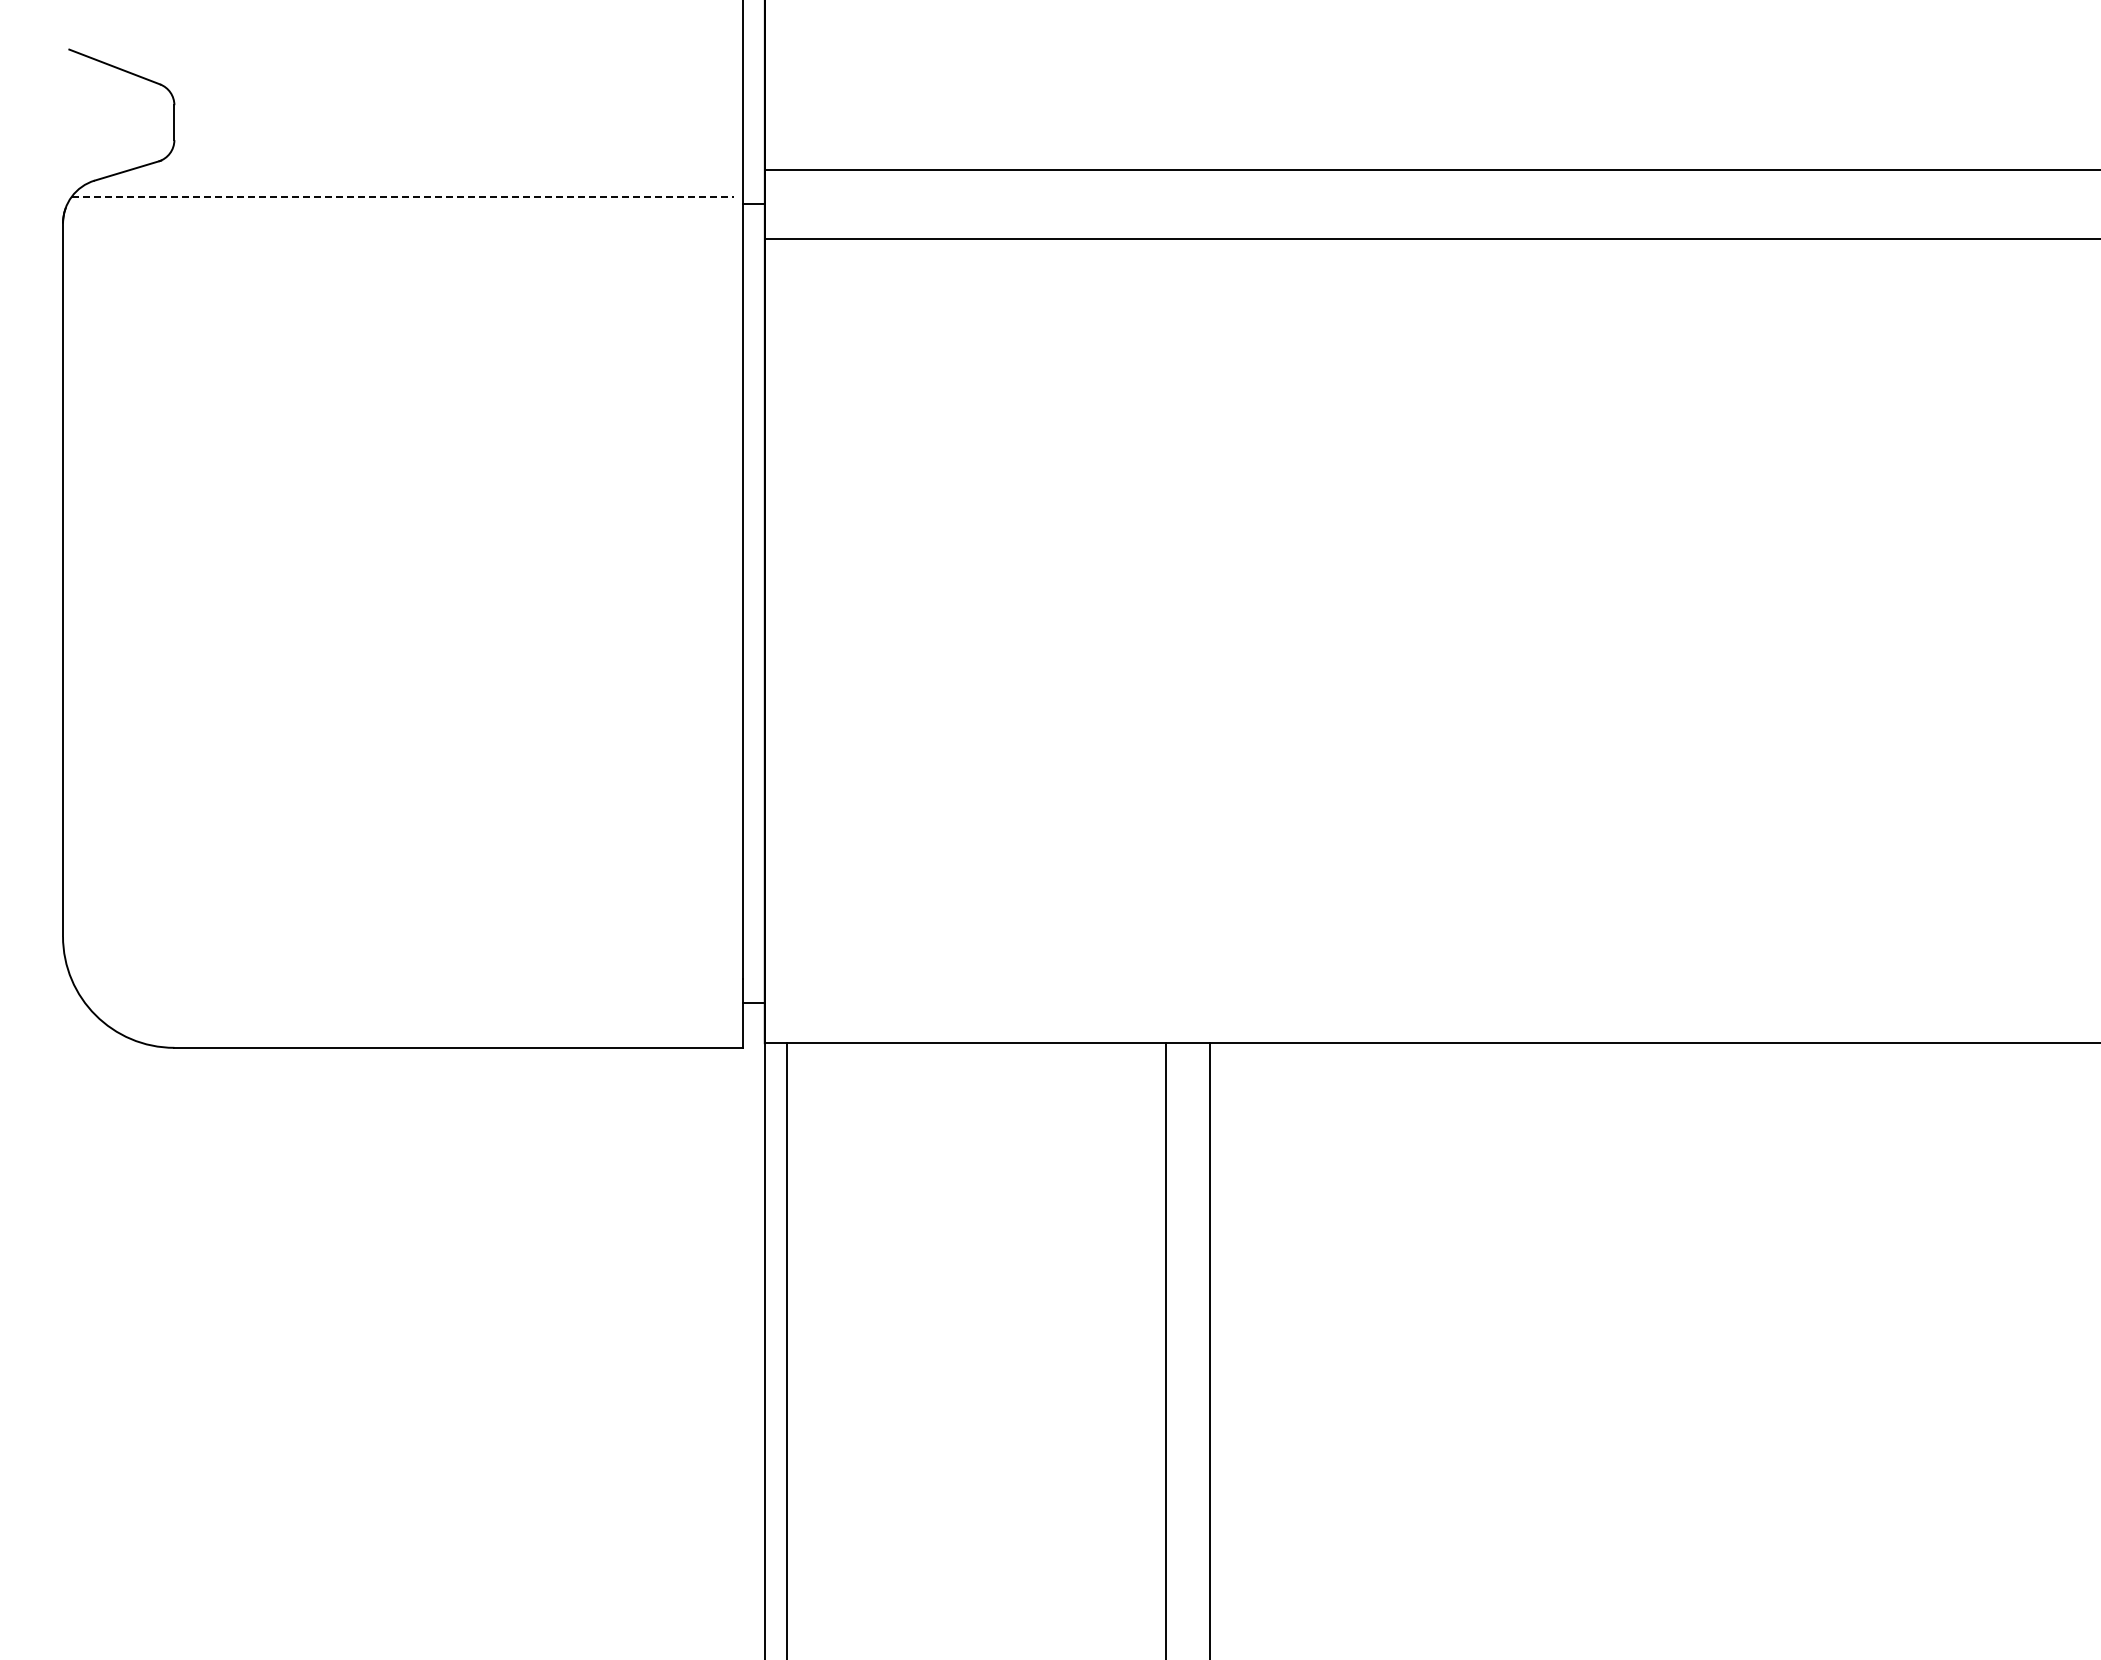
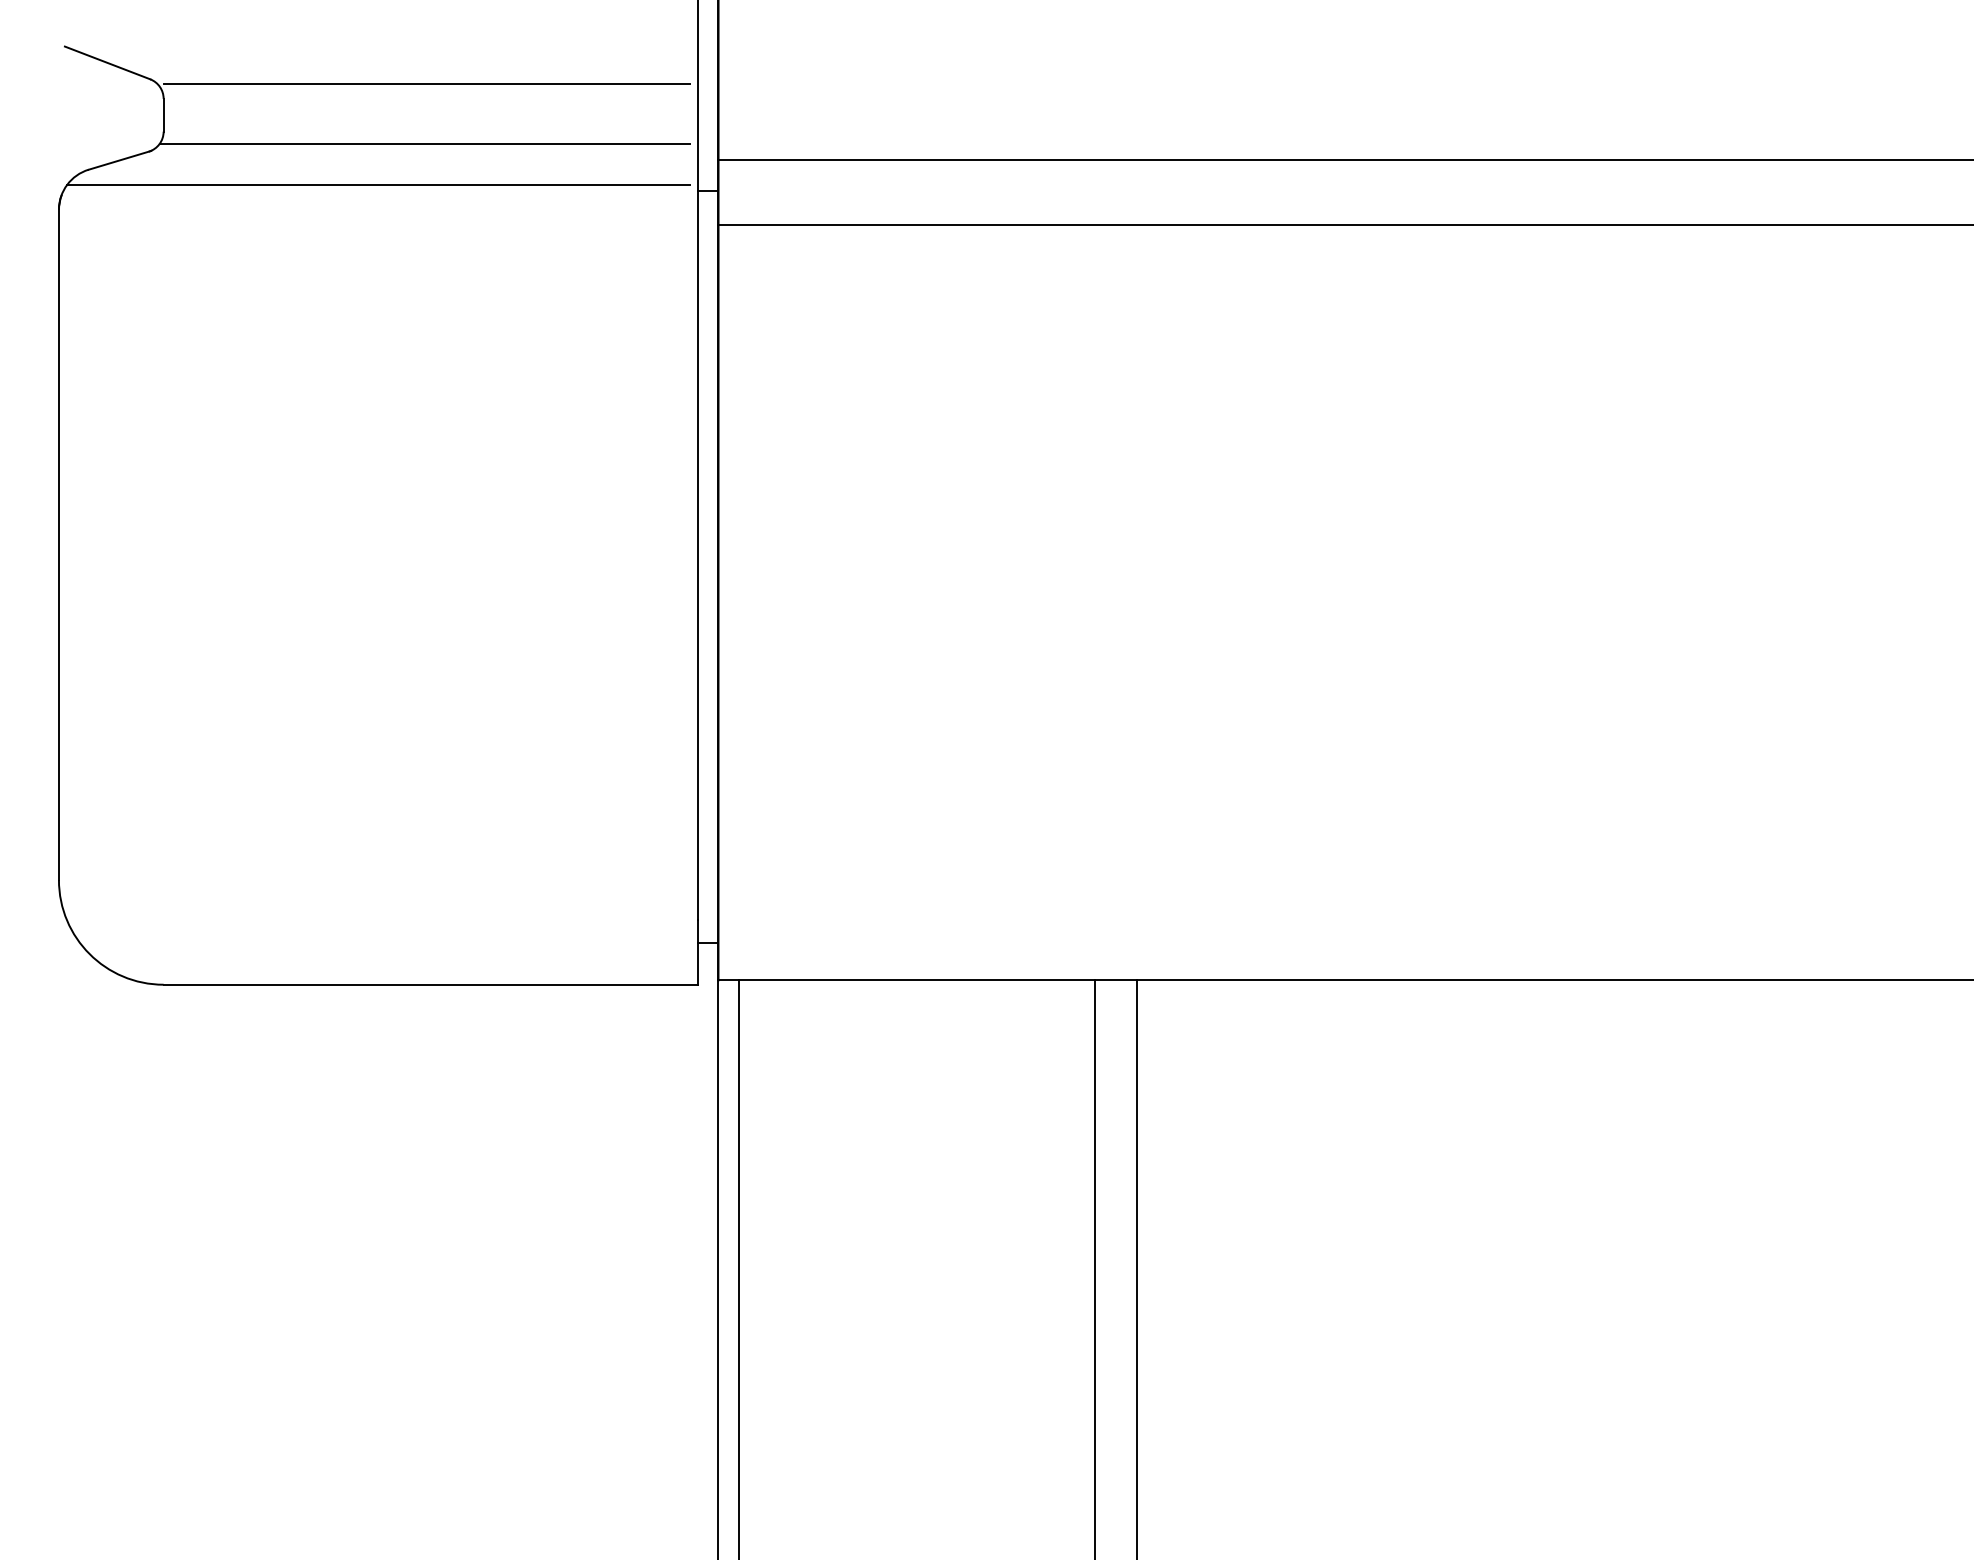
line: (453, 89) -> (425, 84), added
line: (451, 153) -> (424, 144), added
line: (403, 196) -> (378, 184), dashed -> solid

